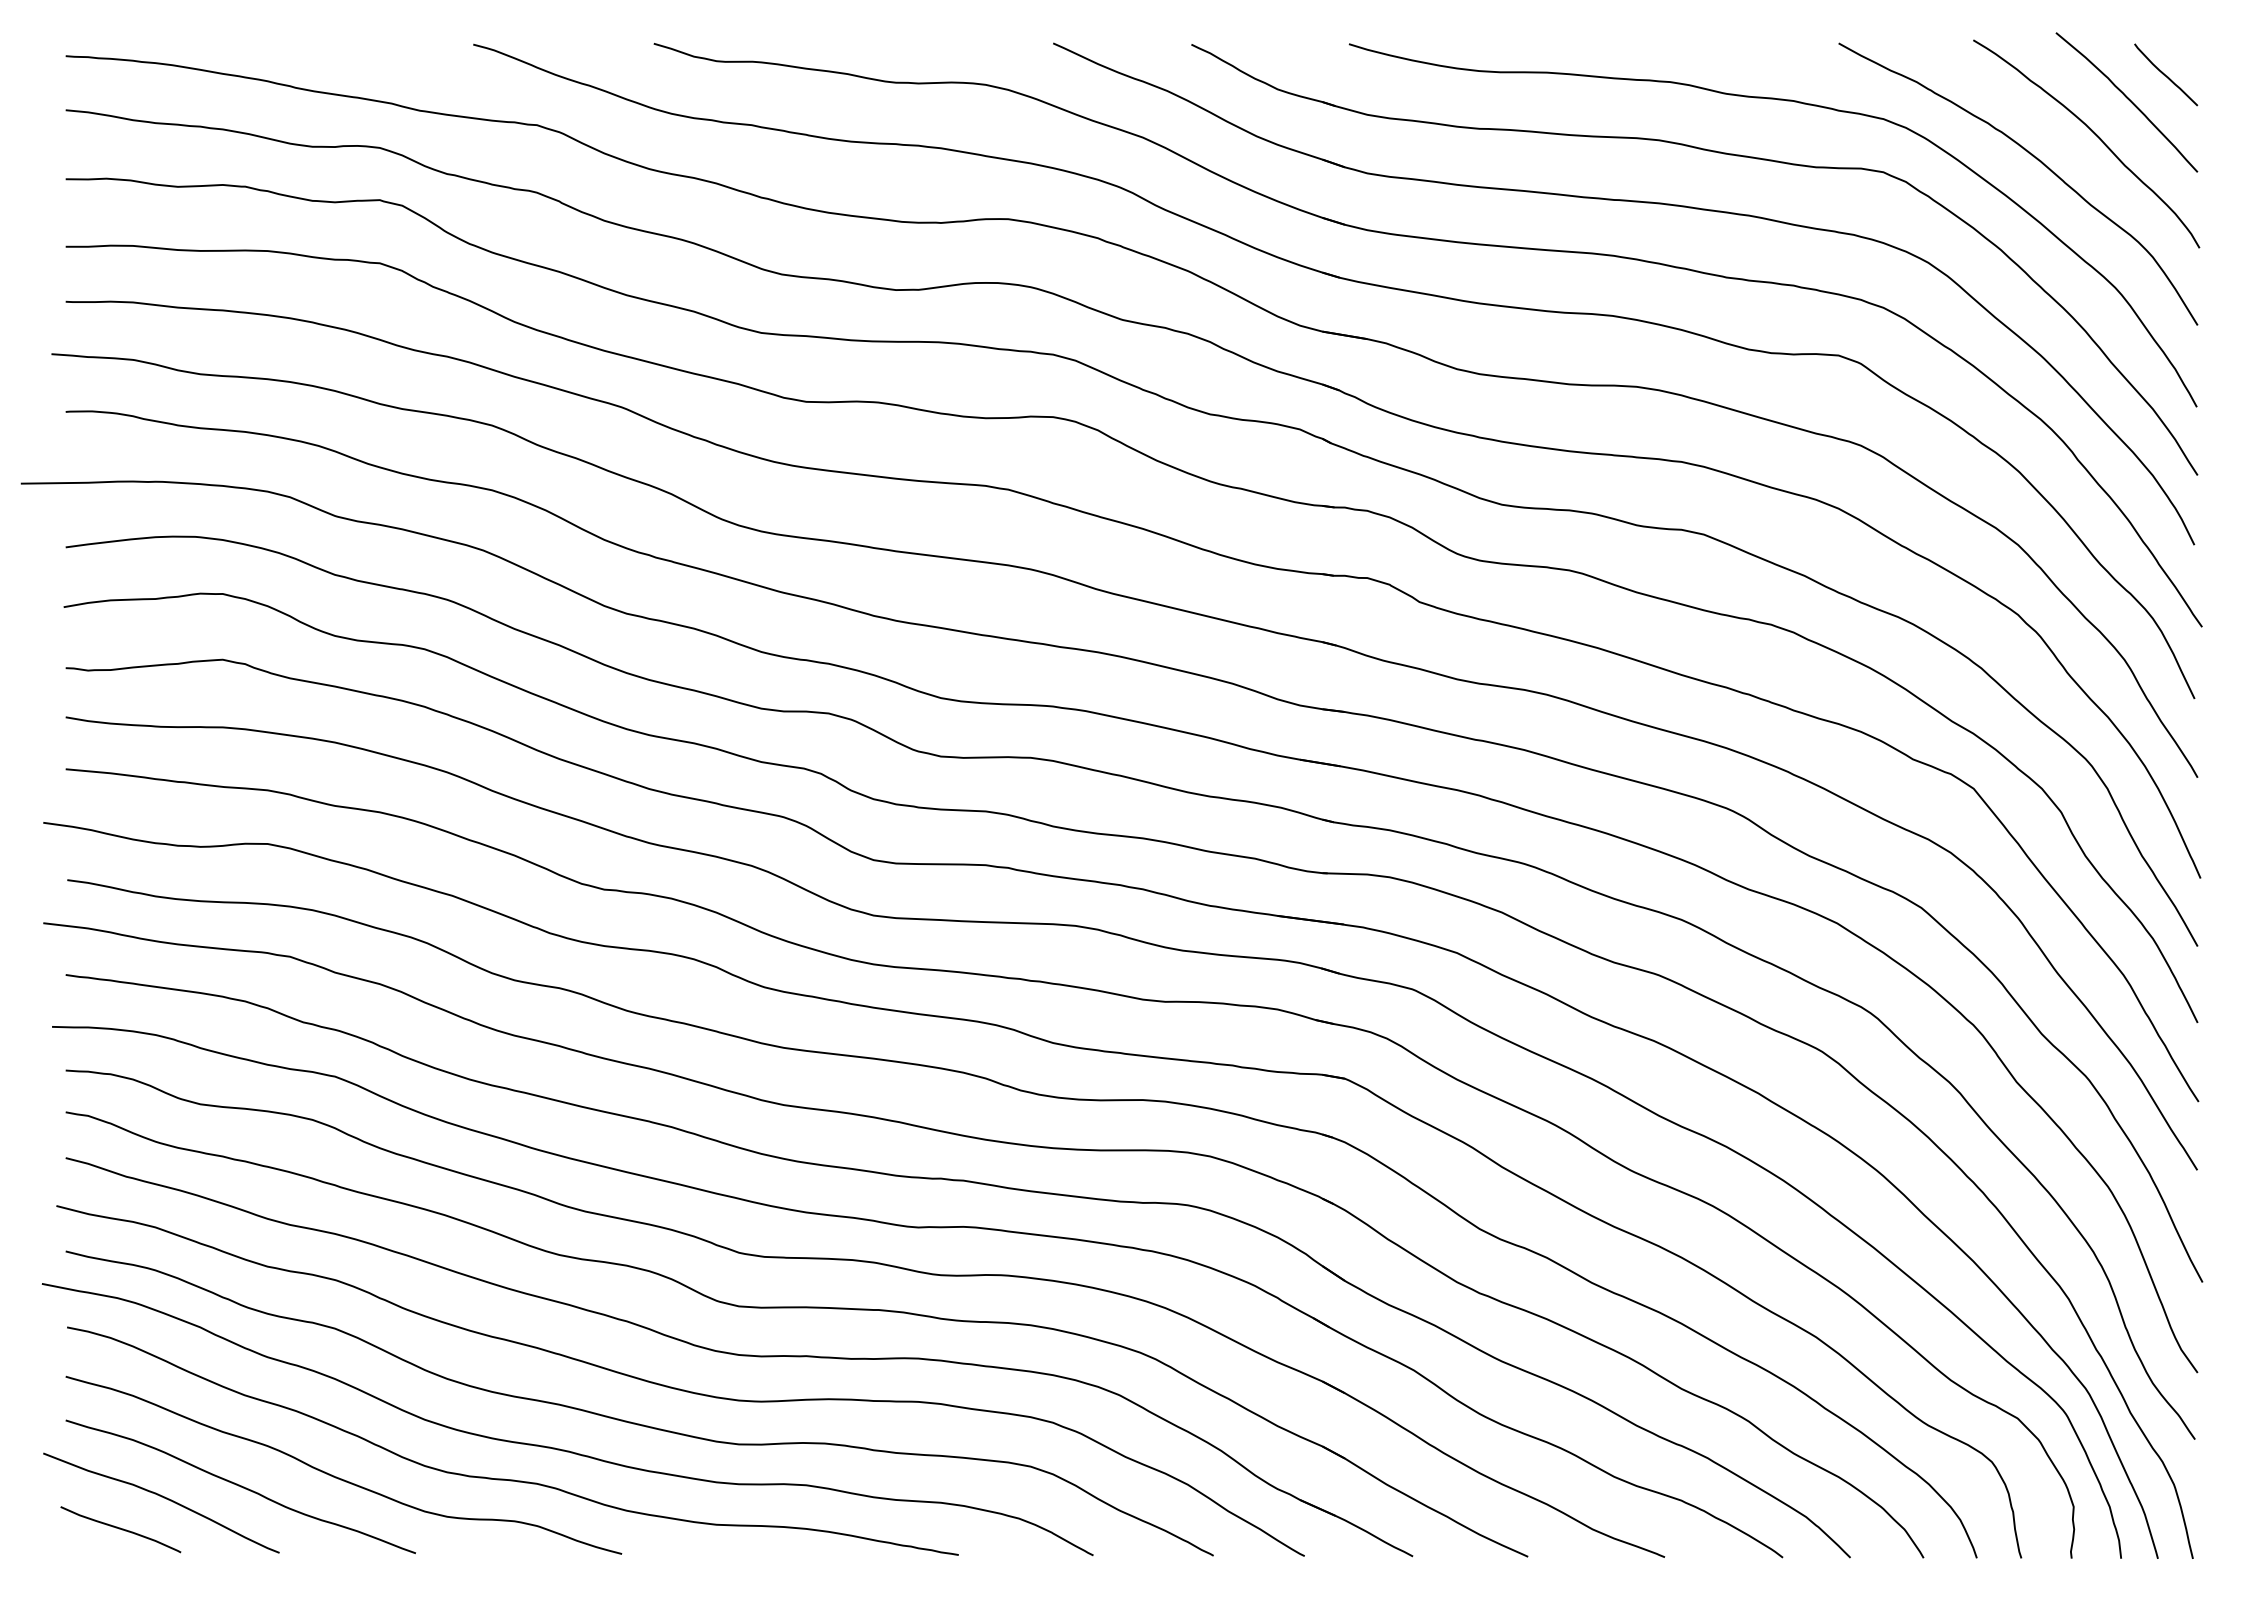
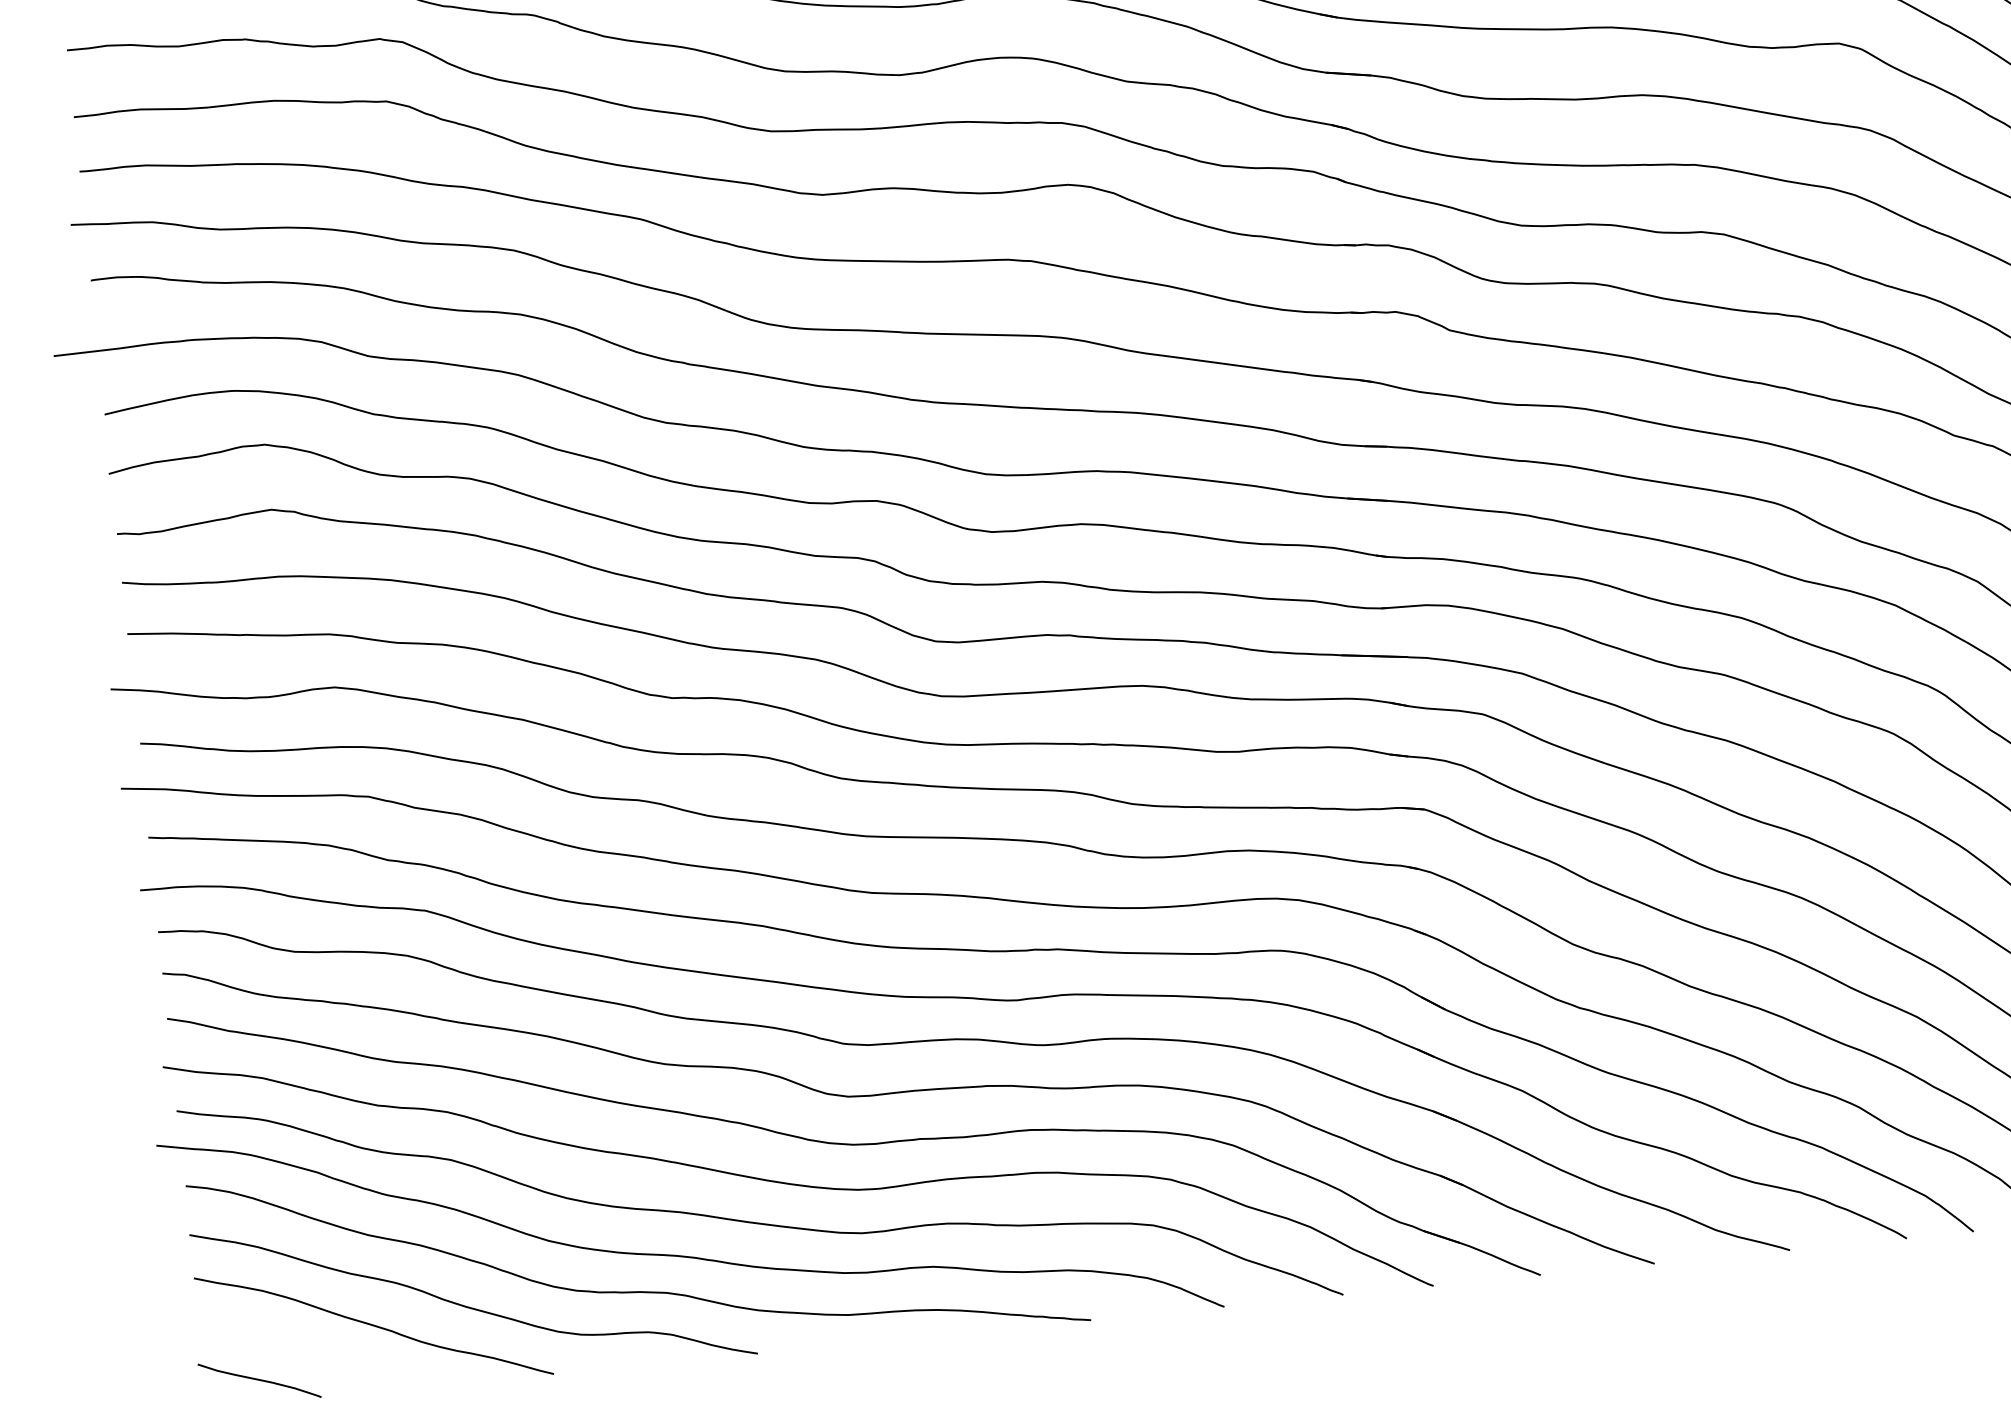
curve: (163, 1498) -> (298, 1345), removed

